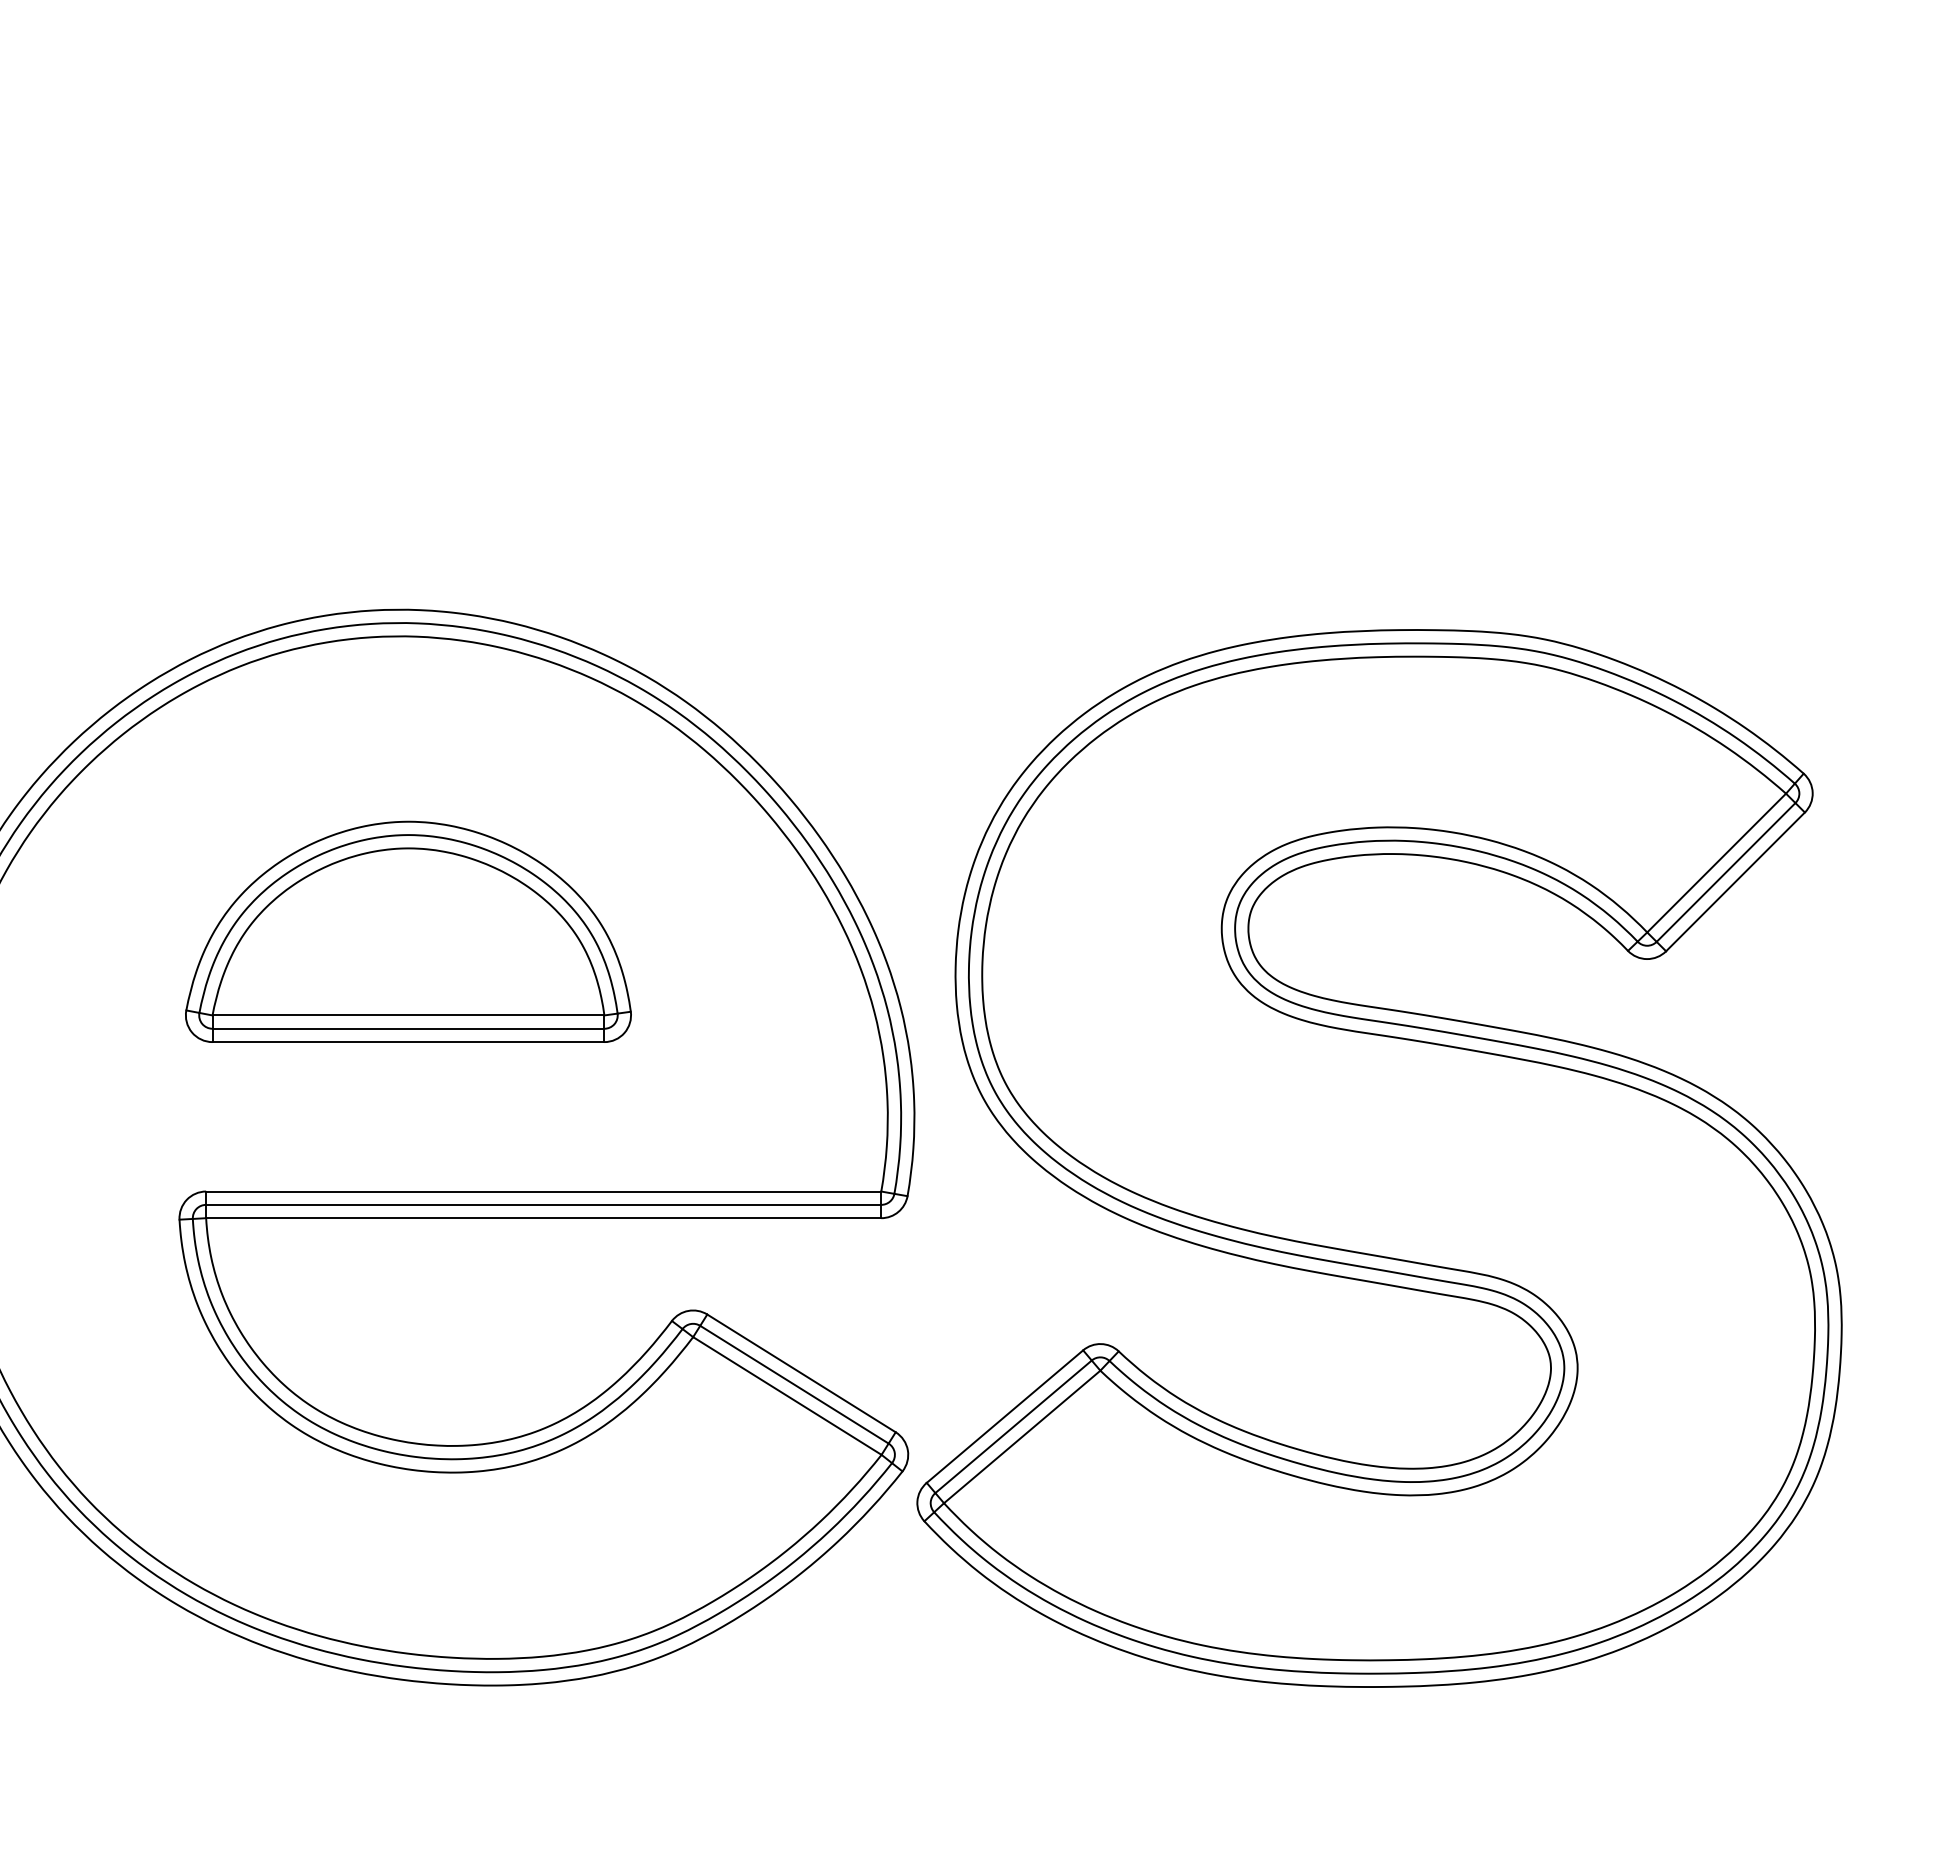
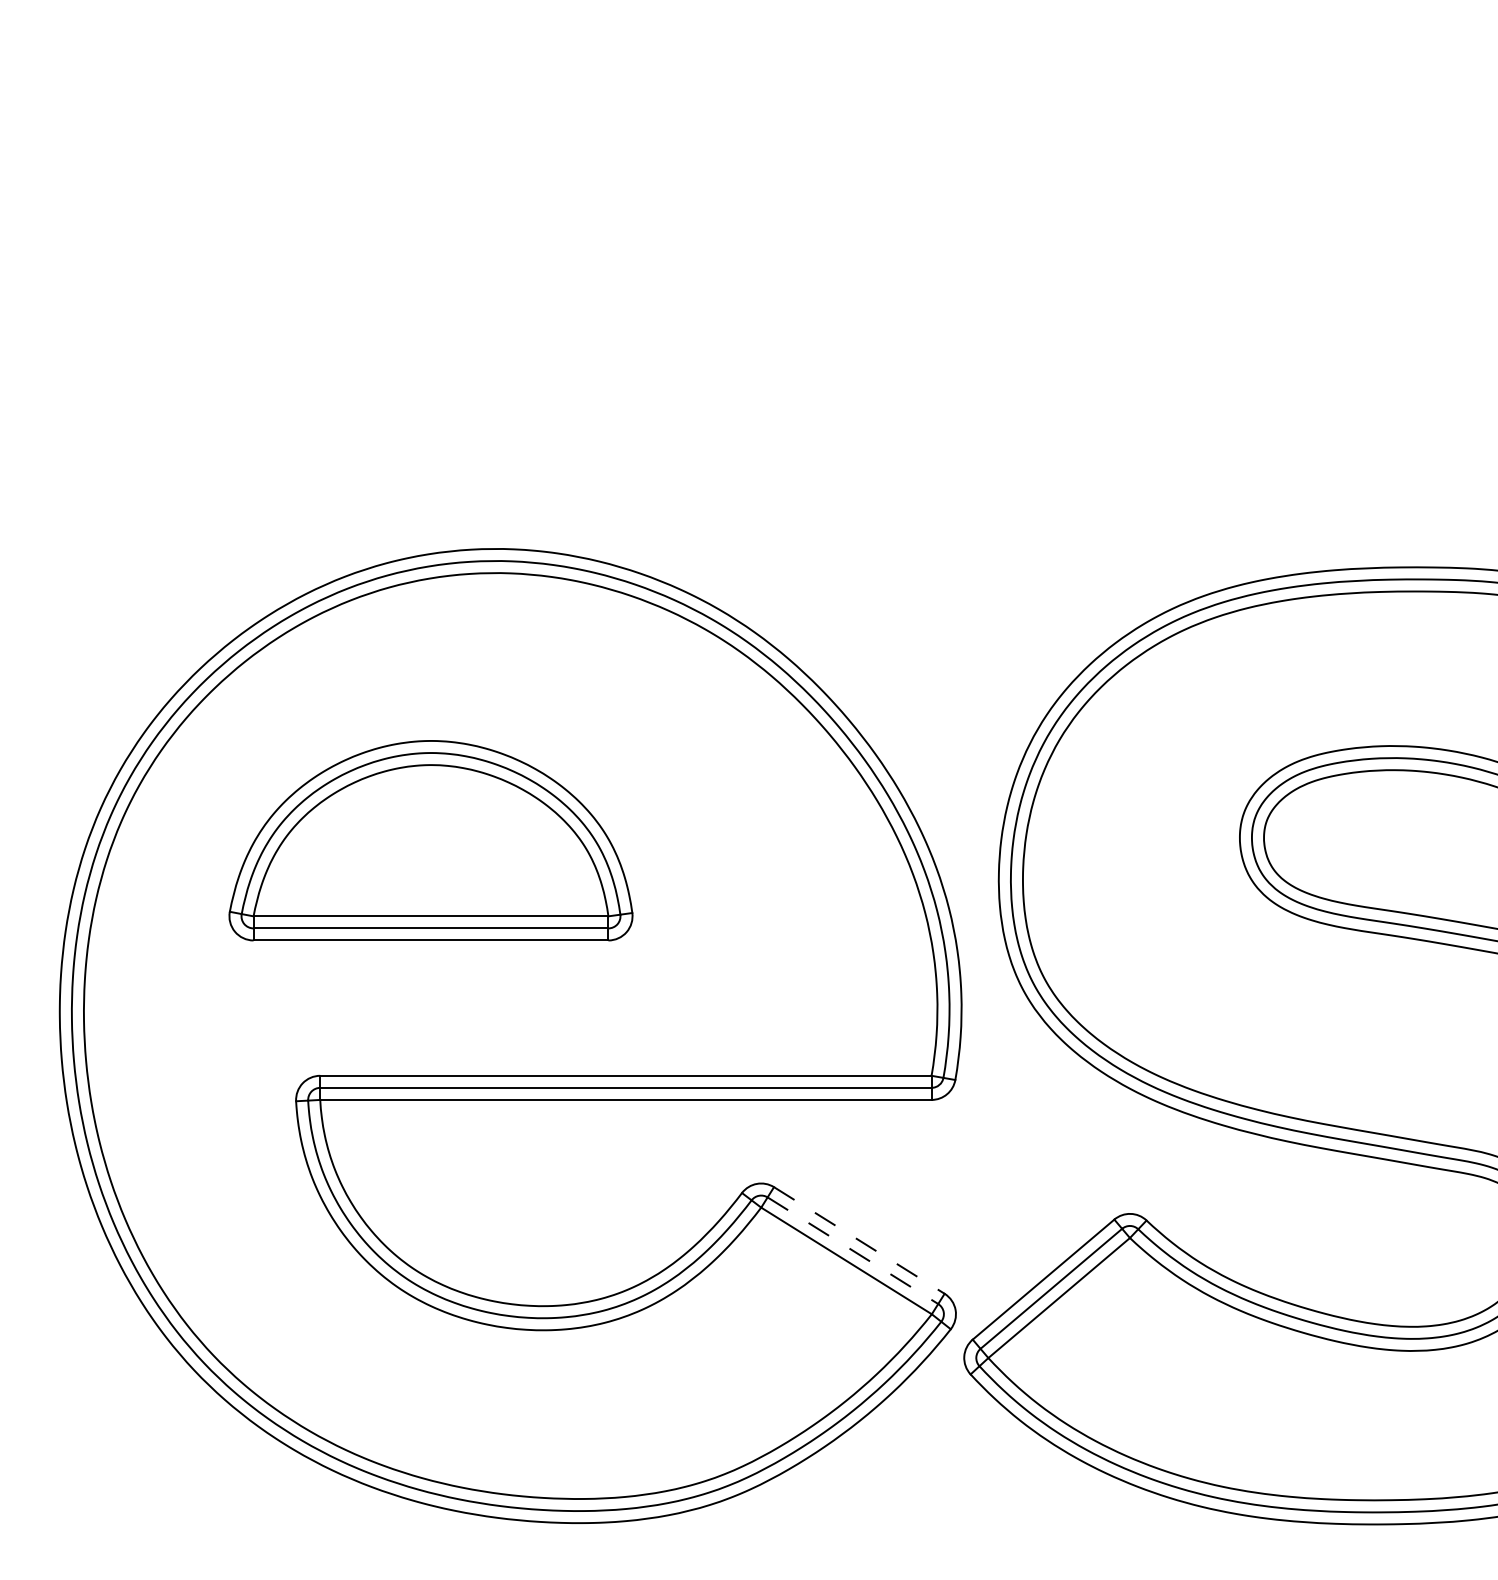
part: (408, 931) -> (431, 840), moved
line: (801, 1373) -> (859, 1240), solid -> dashed
line: (794, 1384) -> (852, 1250), solid -> dashed

